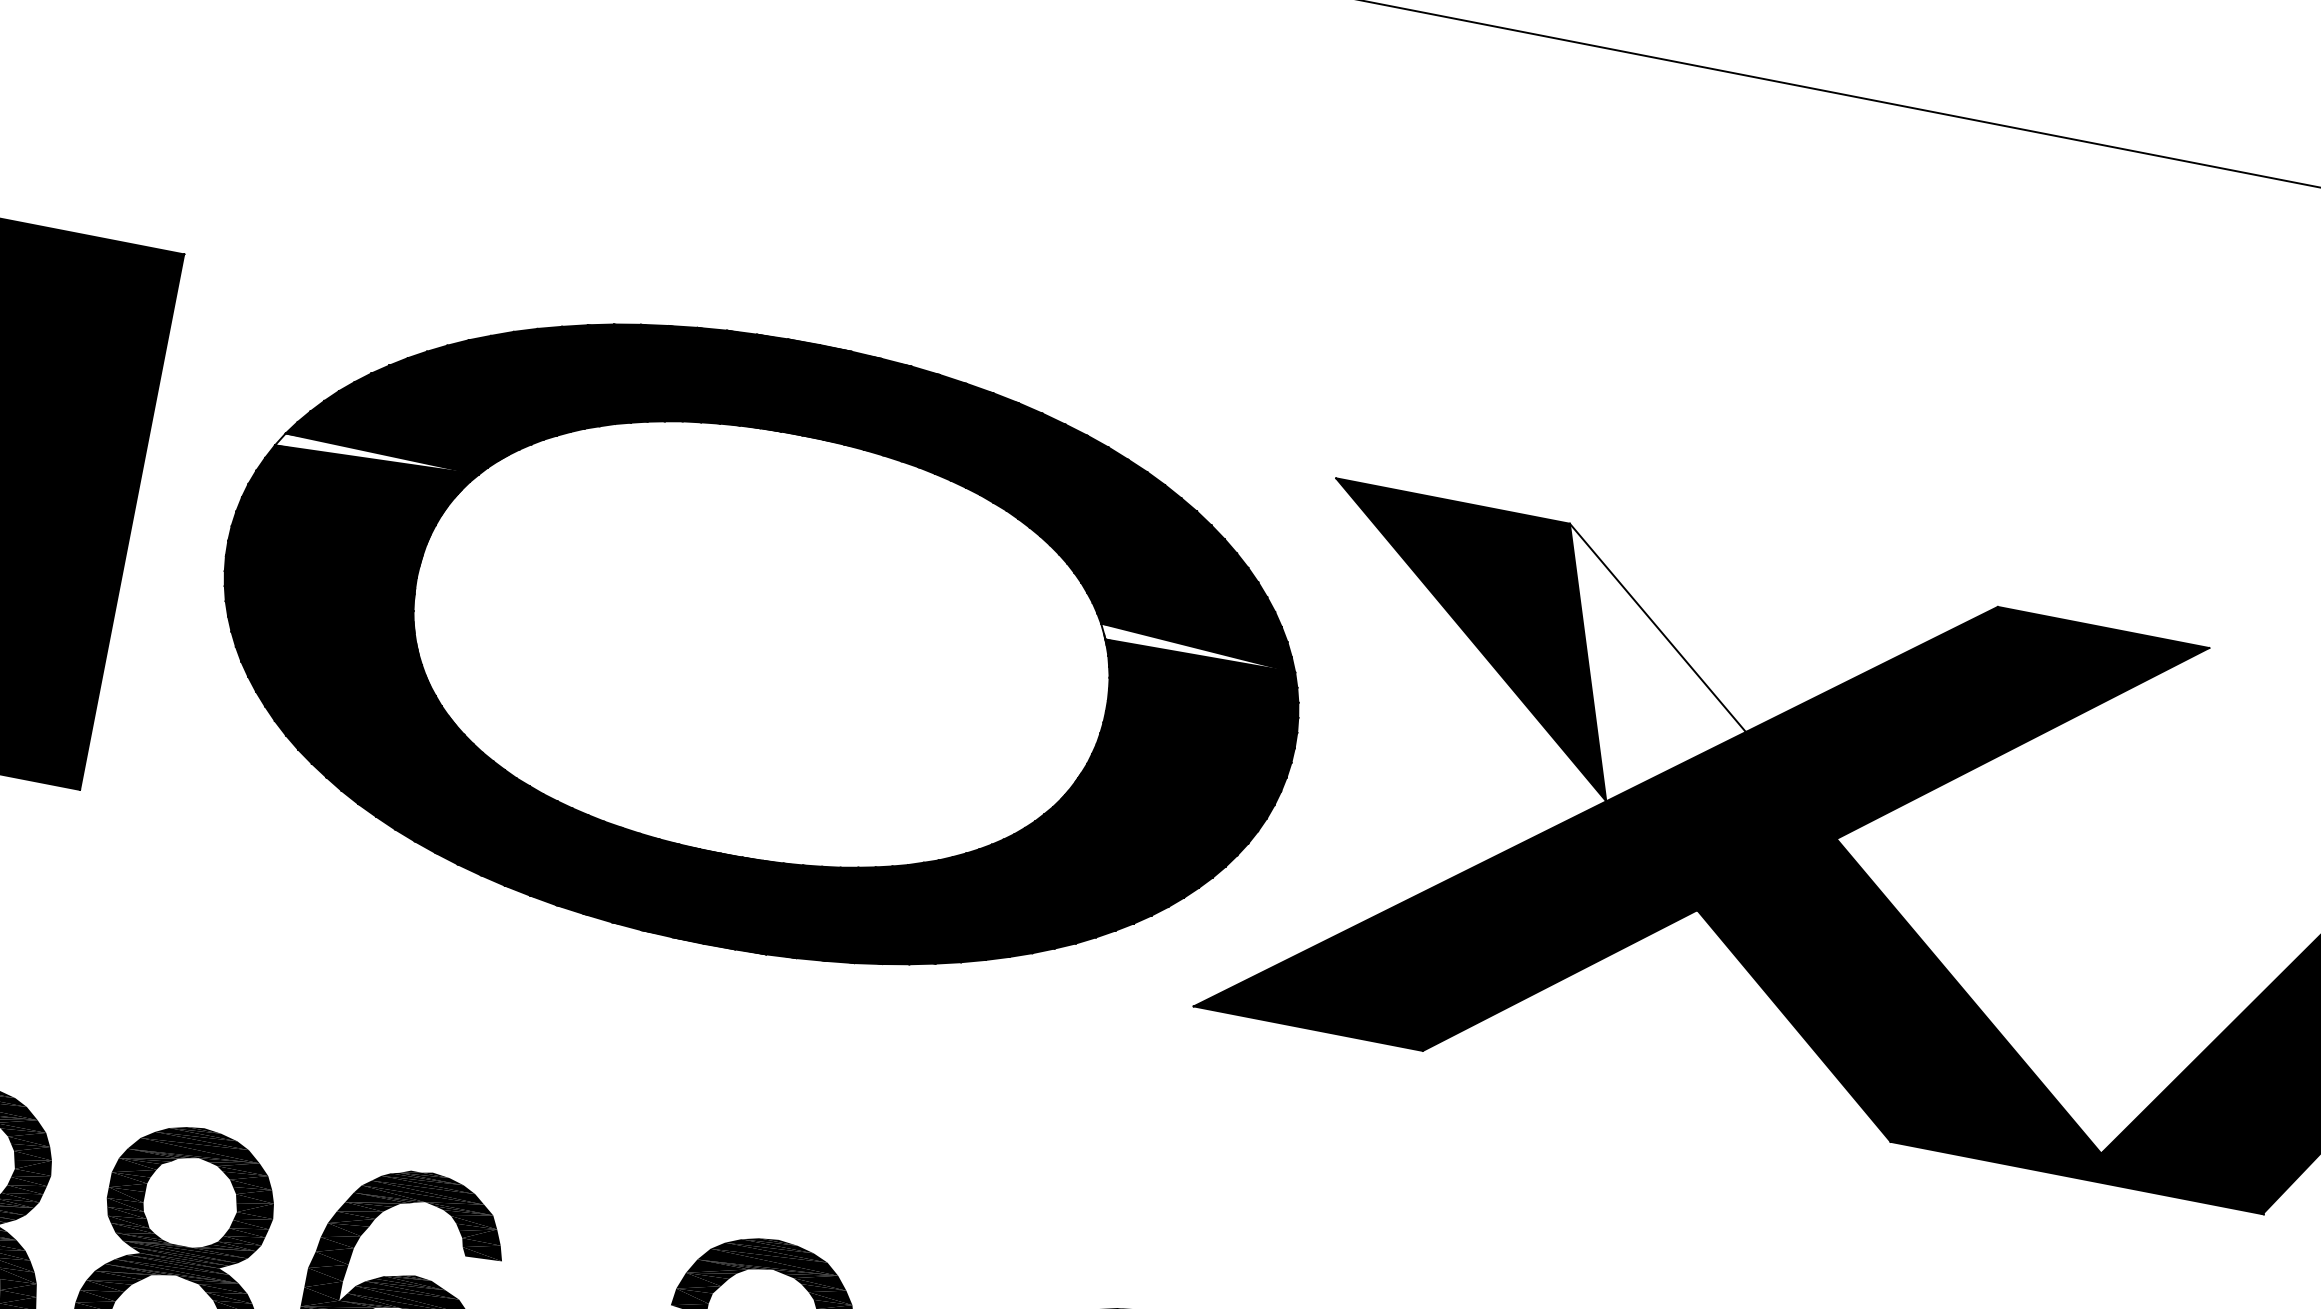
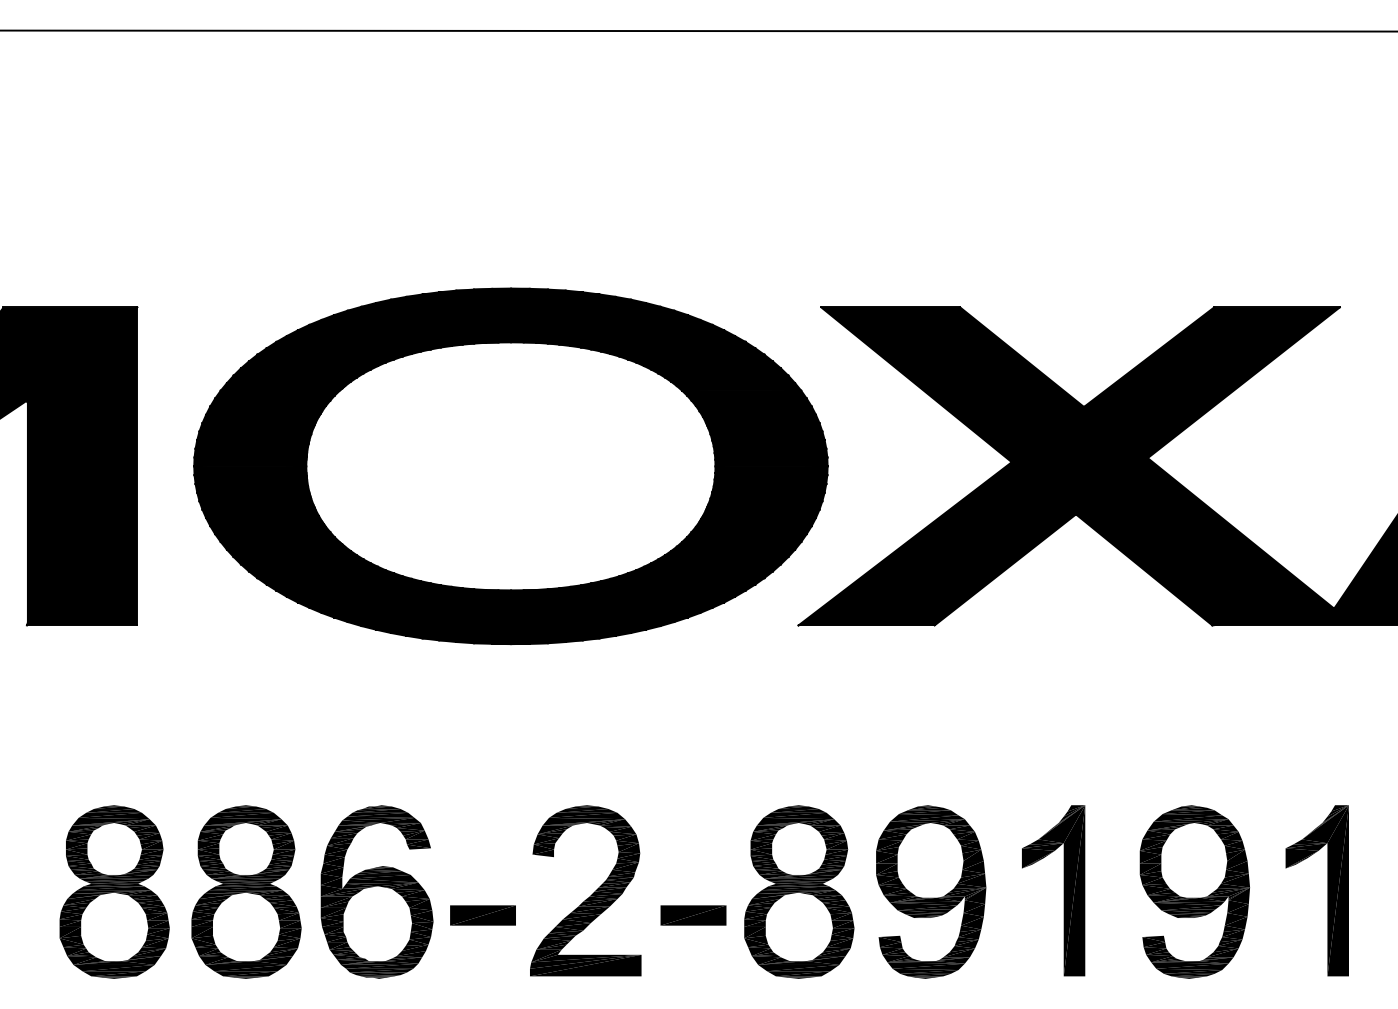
fill: (377, 458) -> (270, 402), added
fill: (1196, 648) -> (760, 420), added
fill: (1649, 673) -> (1022, 384), added

